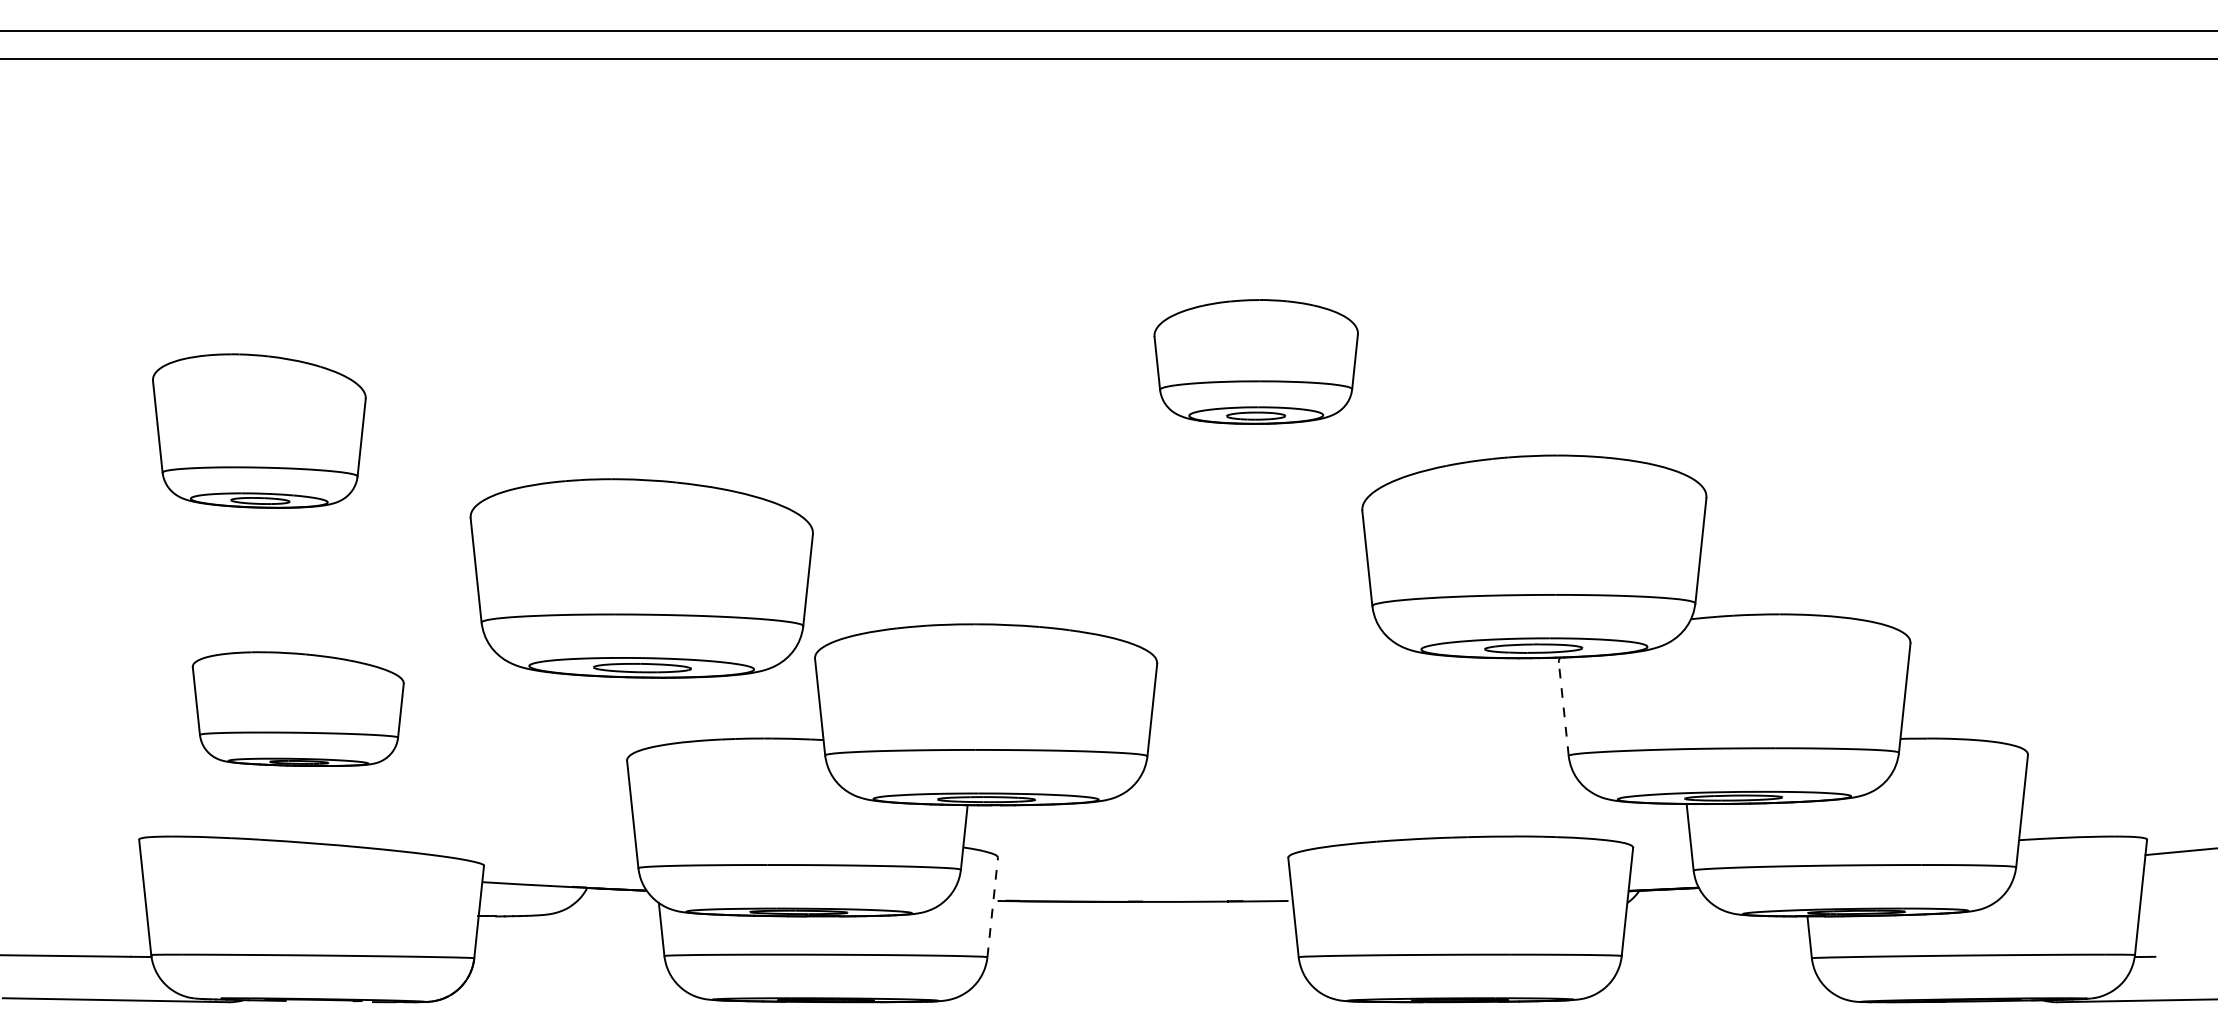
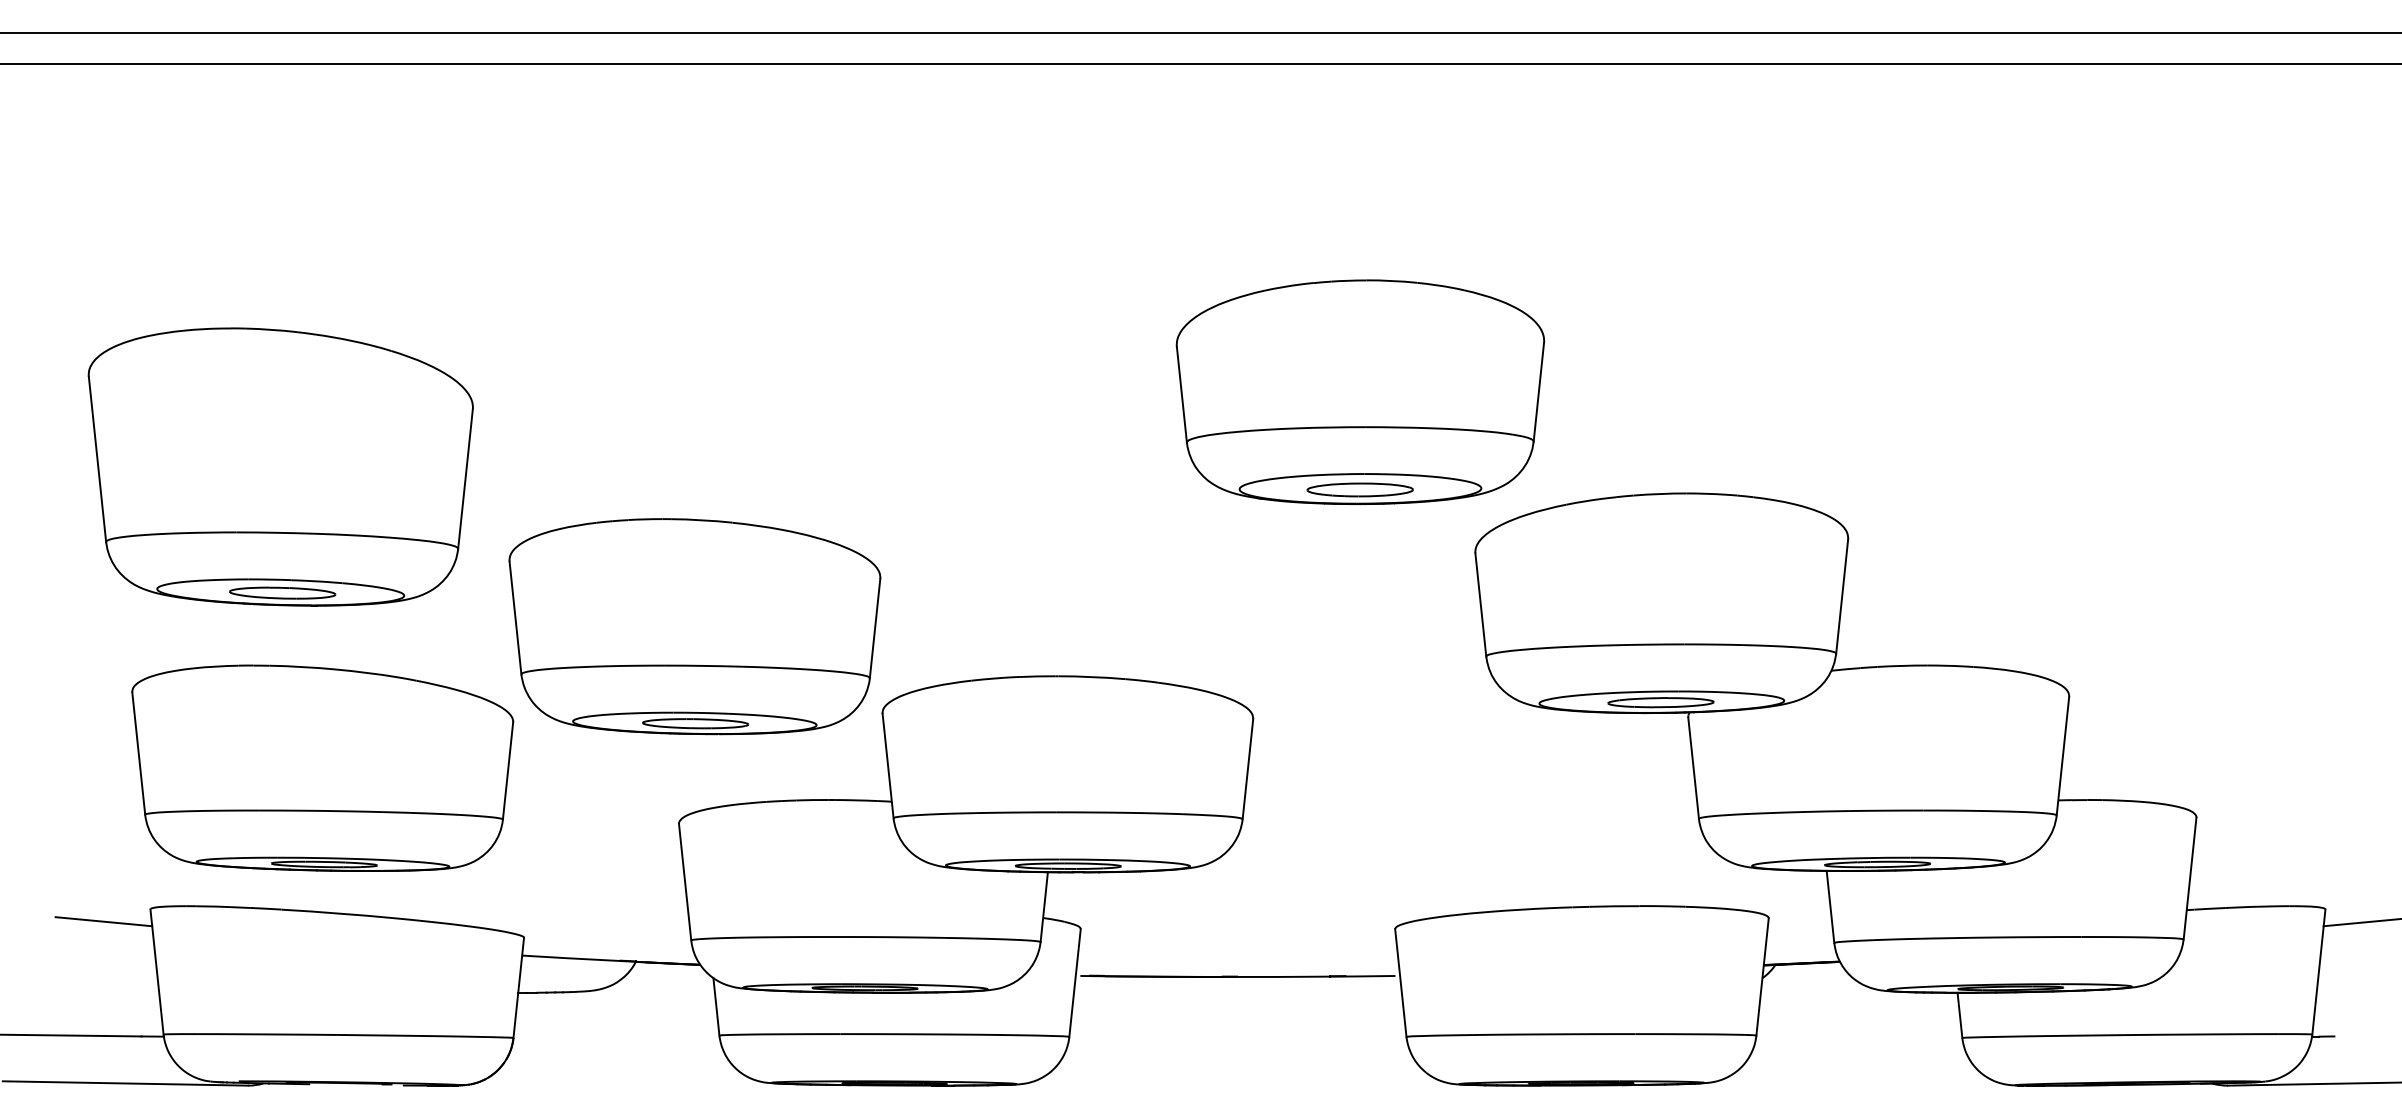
part: (1256, 361) -> (1360, 391), size x1.67
part: (259, 430) -> (280, 466), size x1.67
part: (297, 708) -> (322, 767), size x1.67
line: (1563, 709) -> (1693, 768), dashed -> solid
line: (95, 850) -> (103, 921), added
line: (993, 907) -> (1075, 982), dashed -> solid

